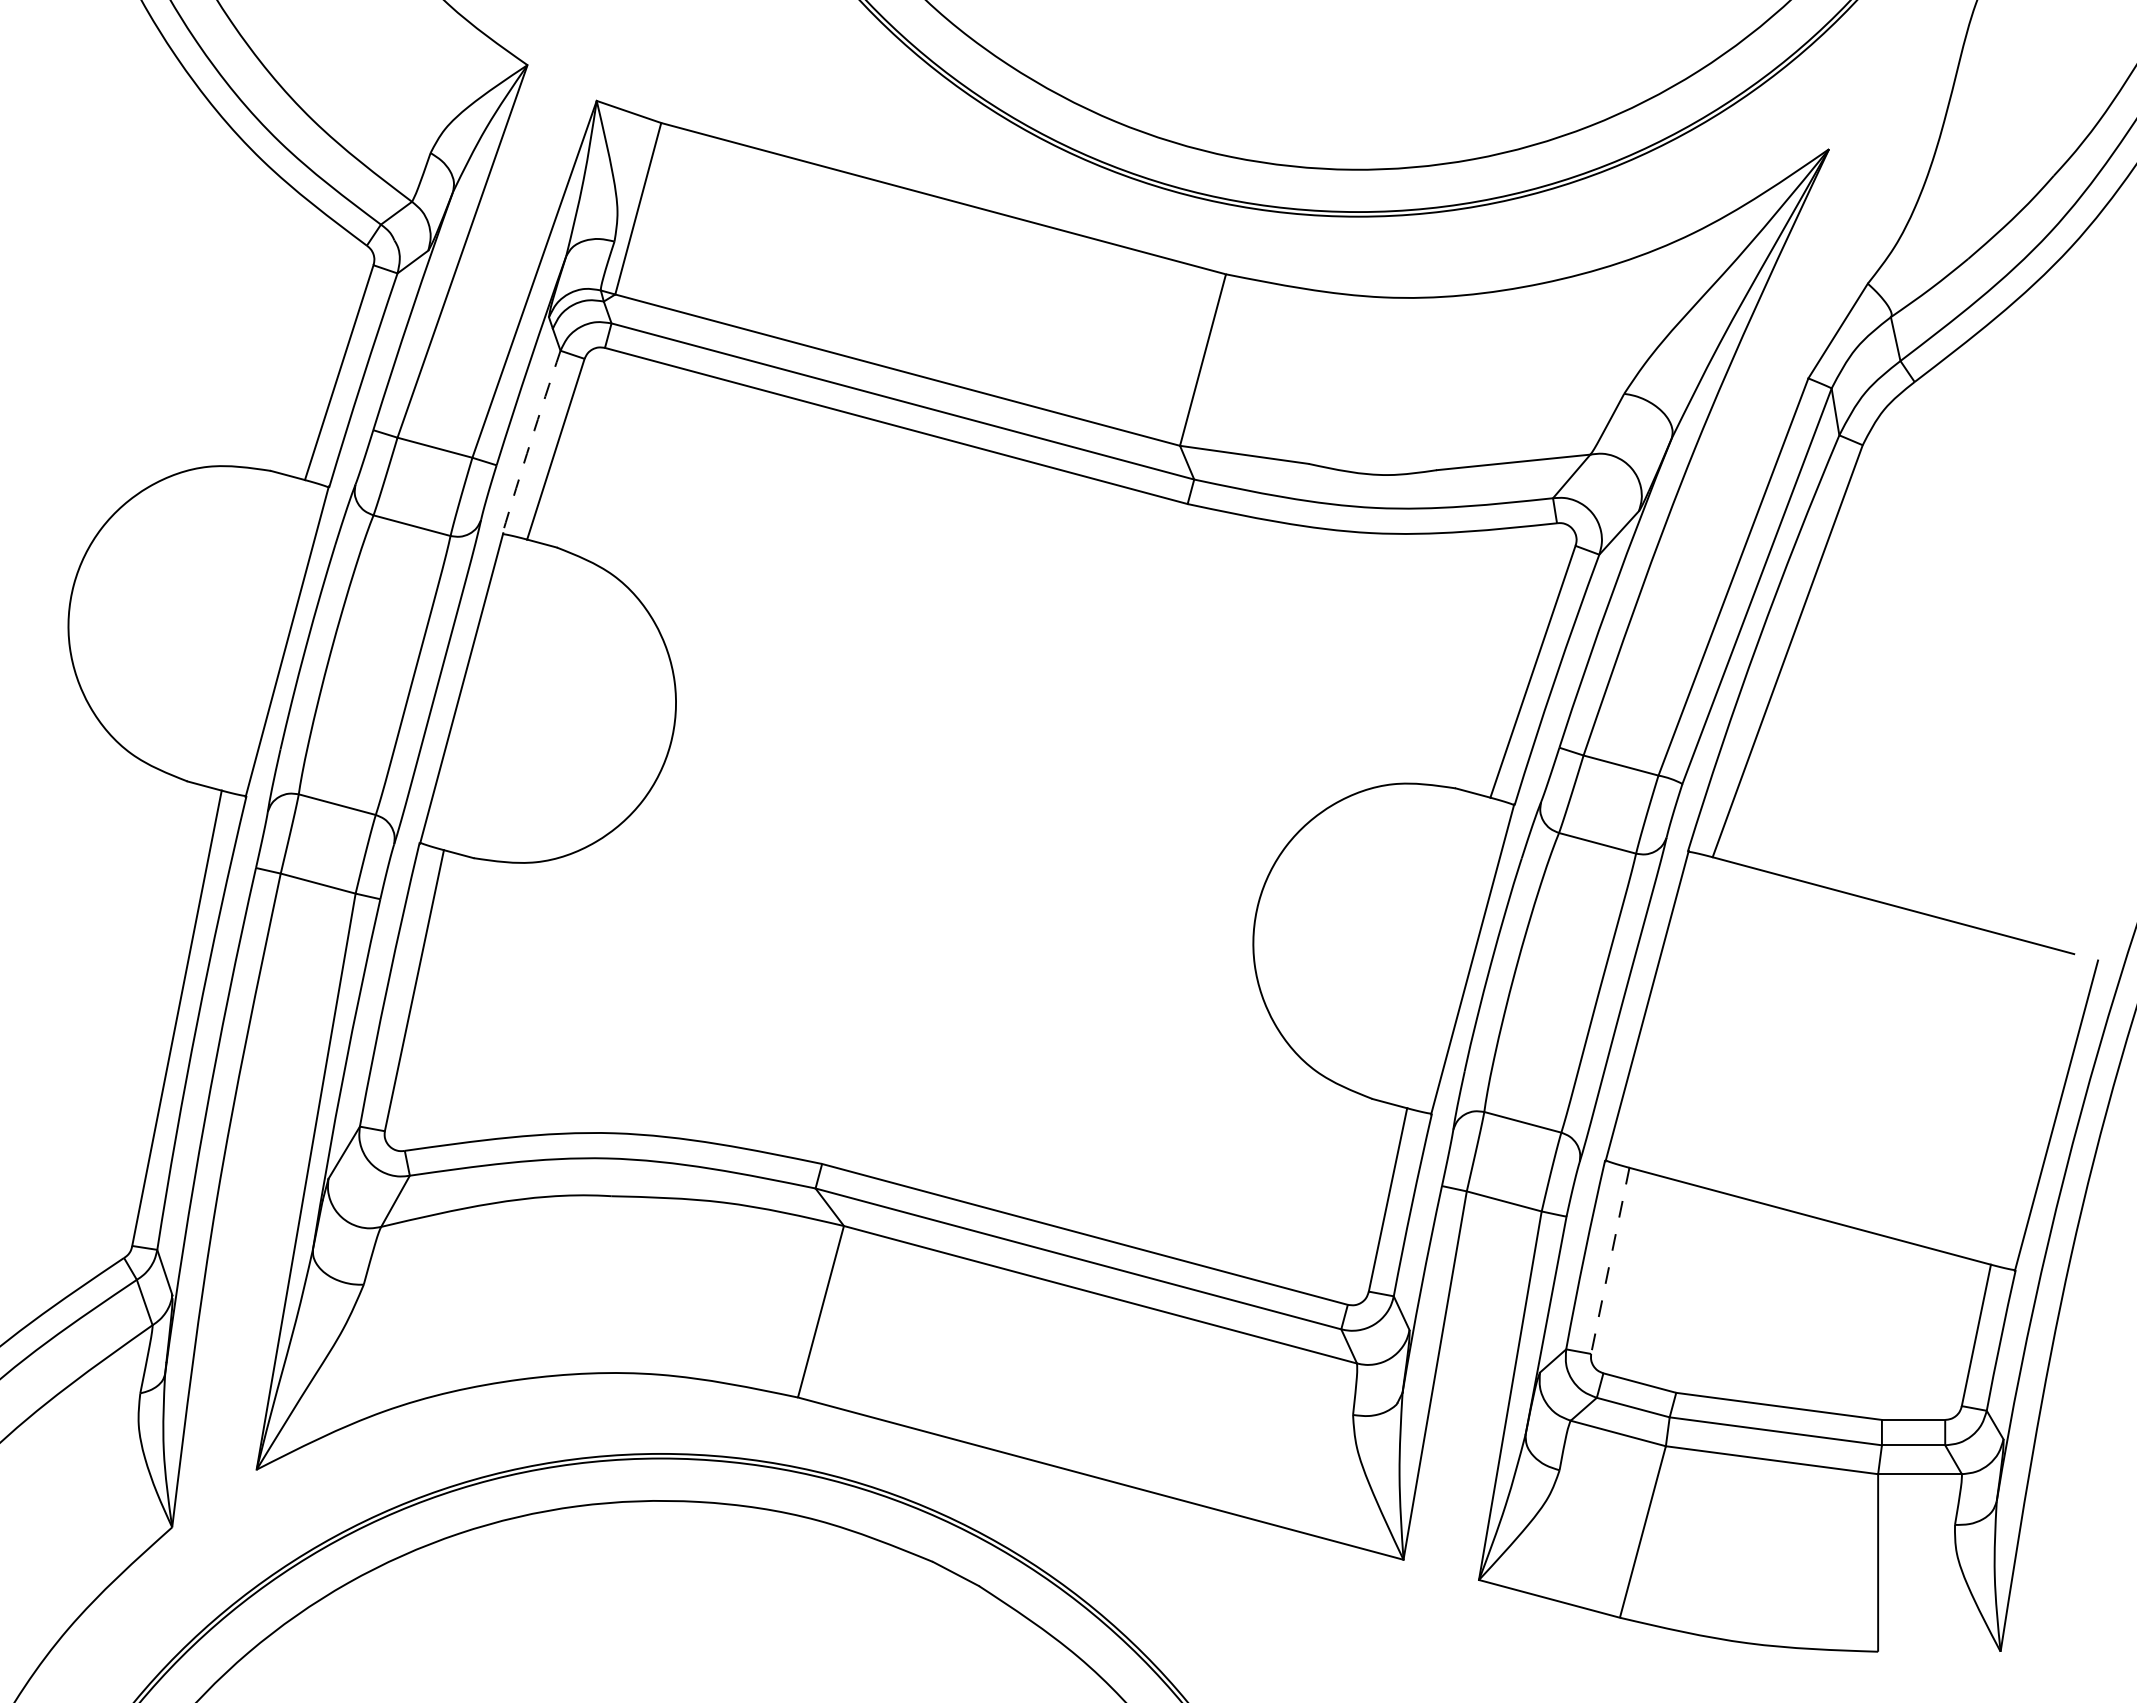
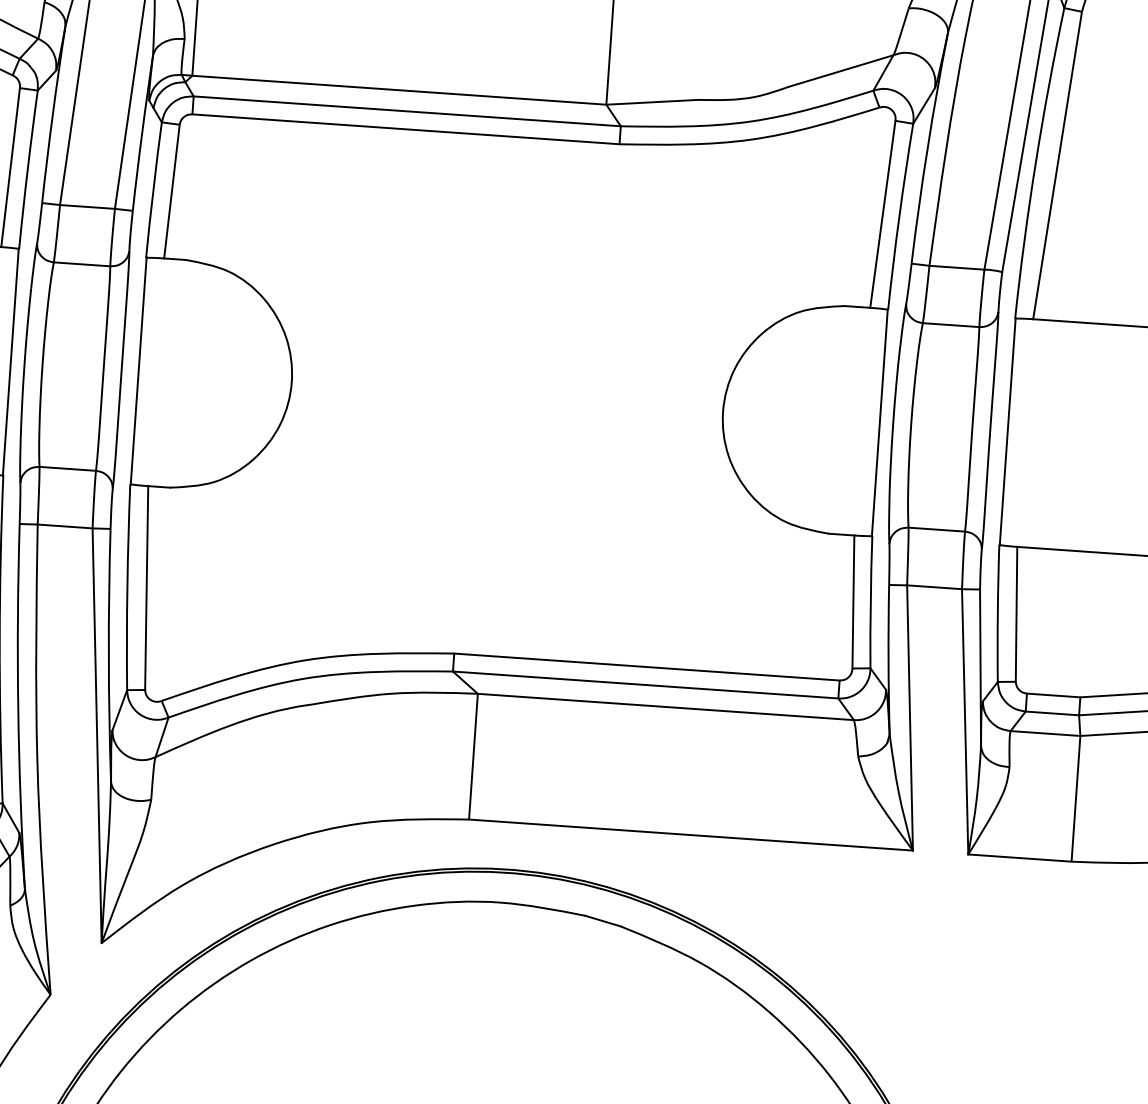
arc: (530, 442) -> (153, 190), dashed -> solid
line: (1610, 1261) -> (1016, 614), dashed -> solid

